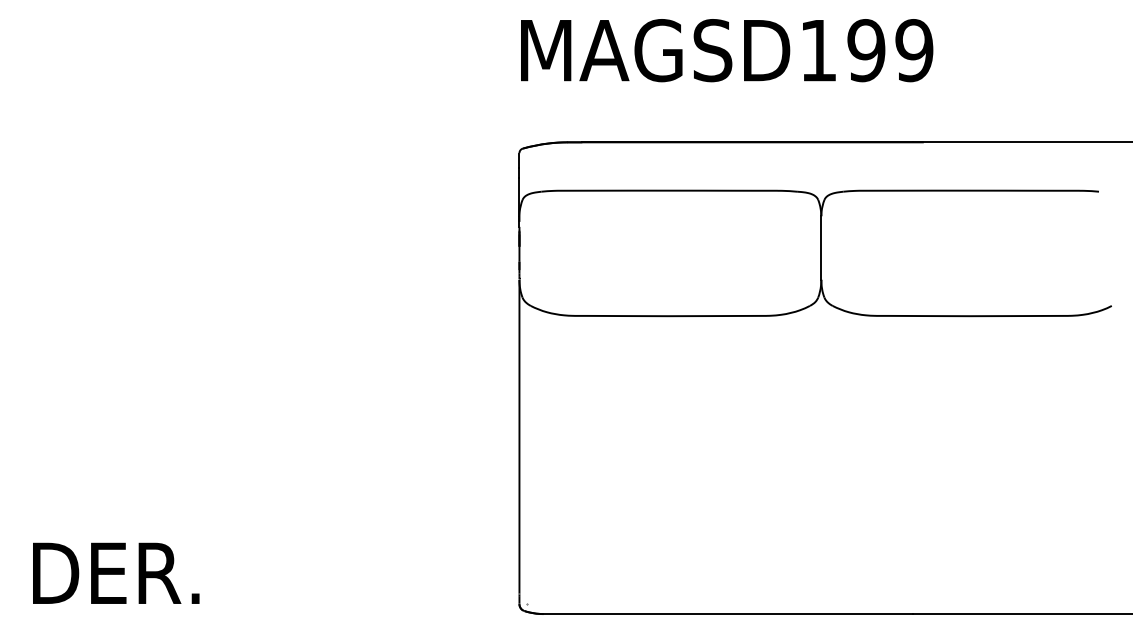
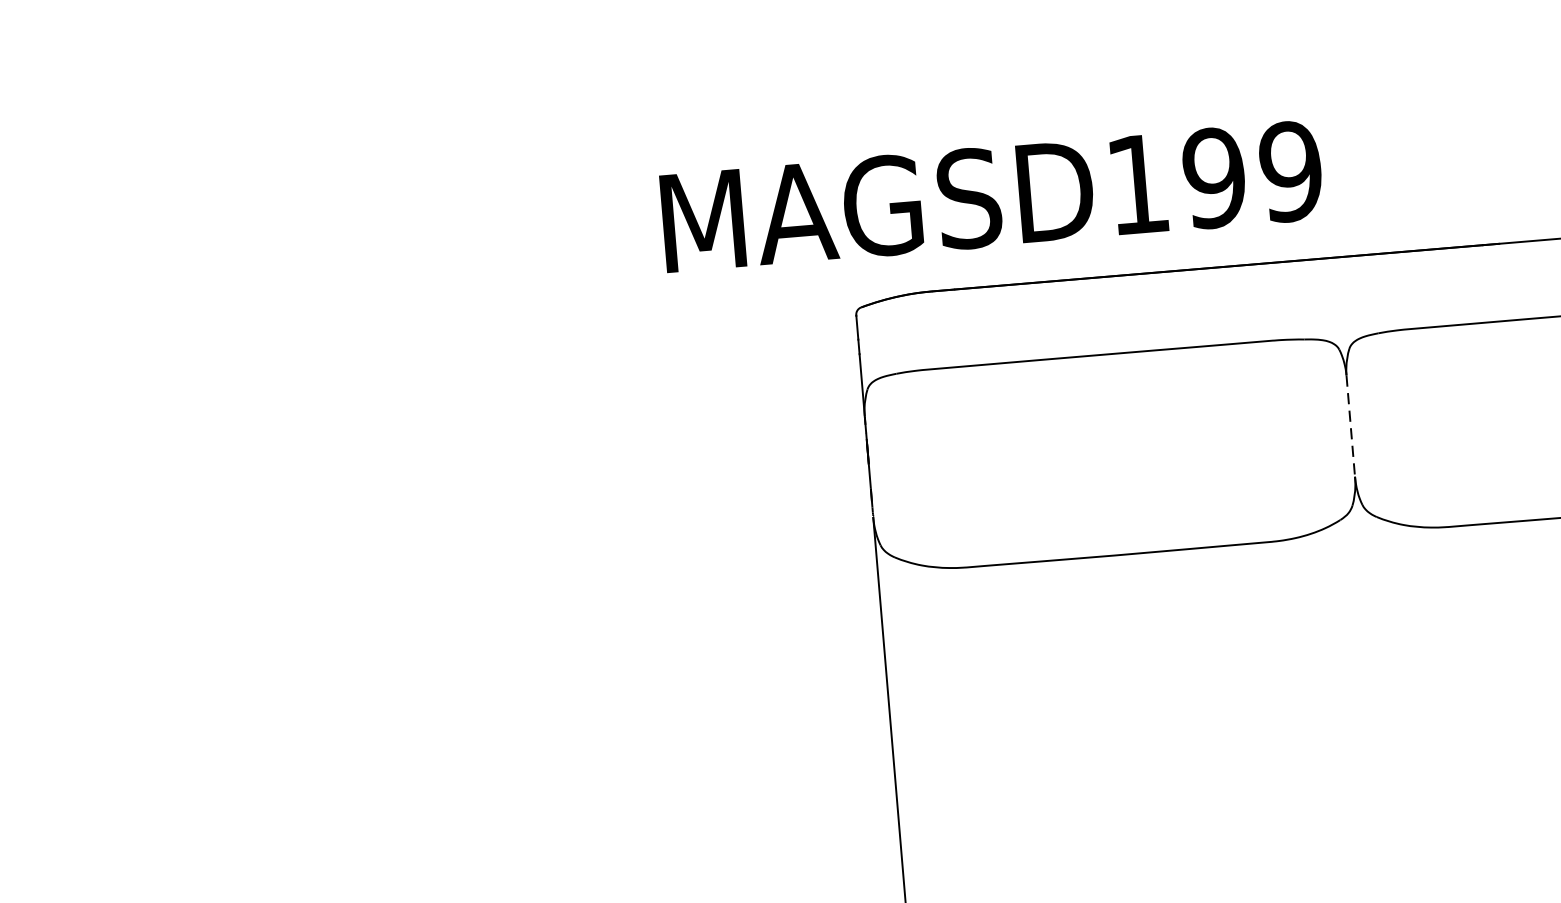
text: (727, 50) -> (992, 196), moved
line: (821, 248) -> (1351, 426), solid -> dashed

